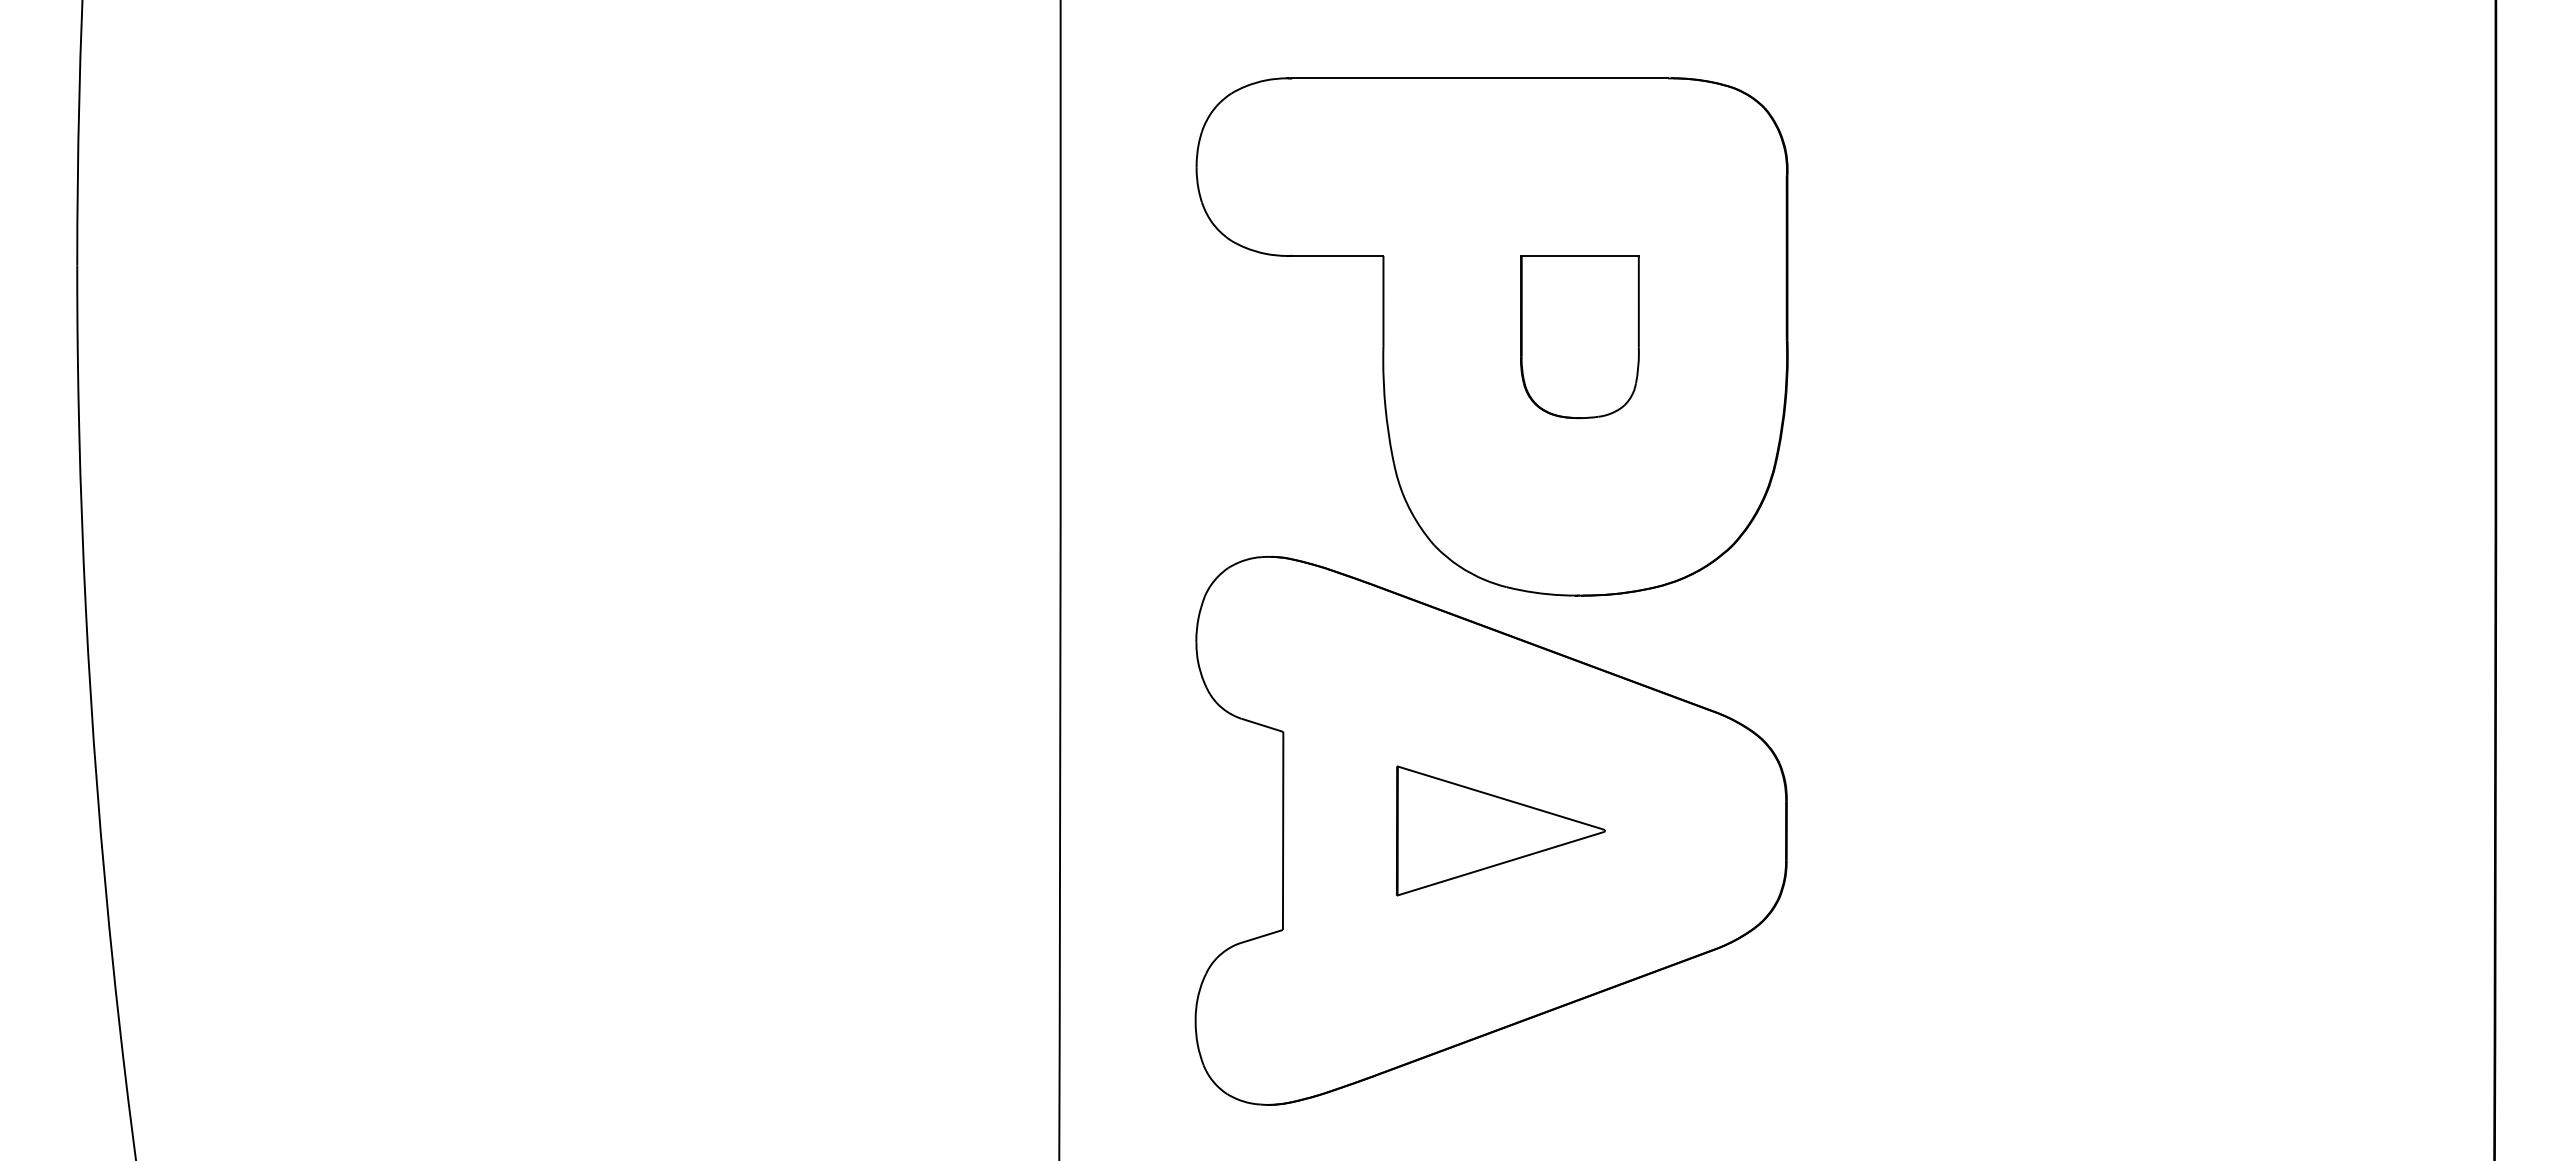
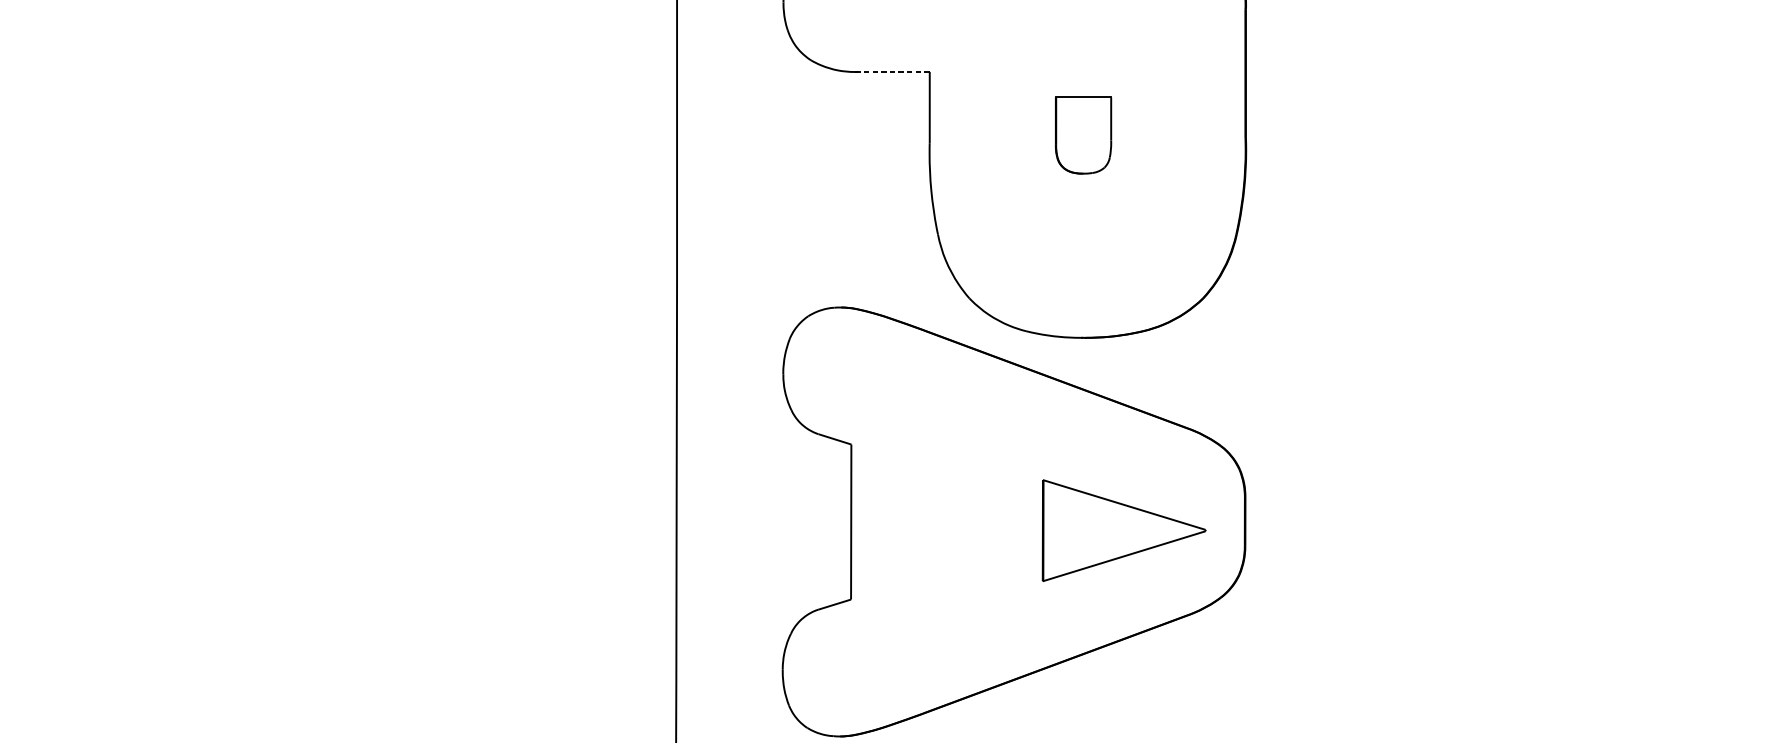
line: (1337, 255) -> (893, 71), solid -> dashed
part: (1579, 337) -> (1083, 135), size x0.6
part: (1500, 830) -> (1123, 530), moved

